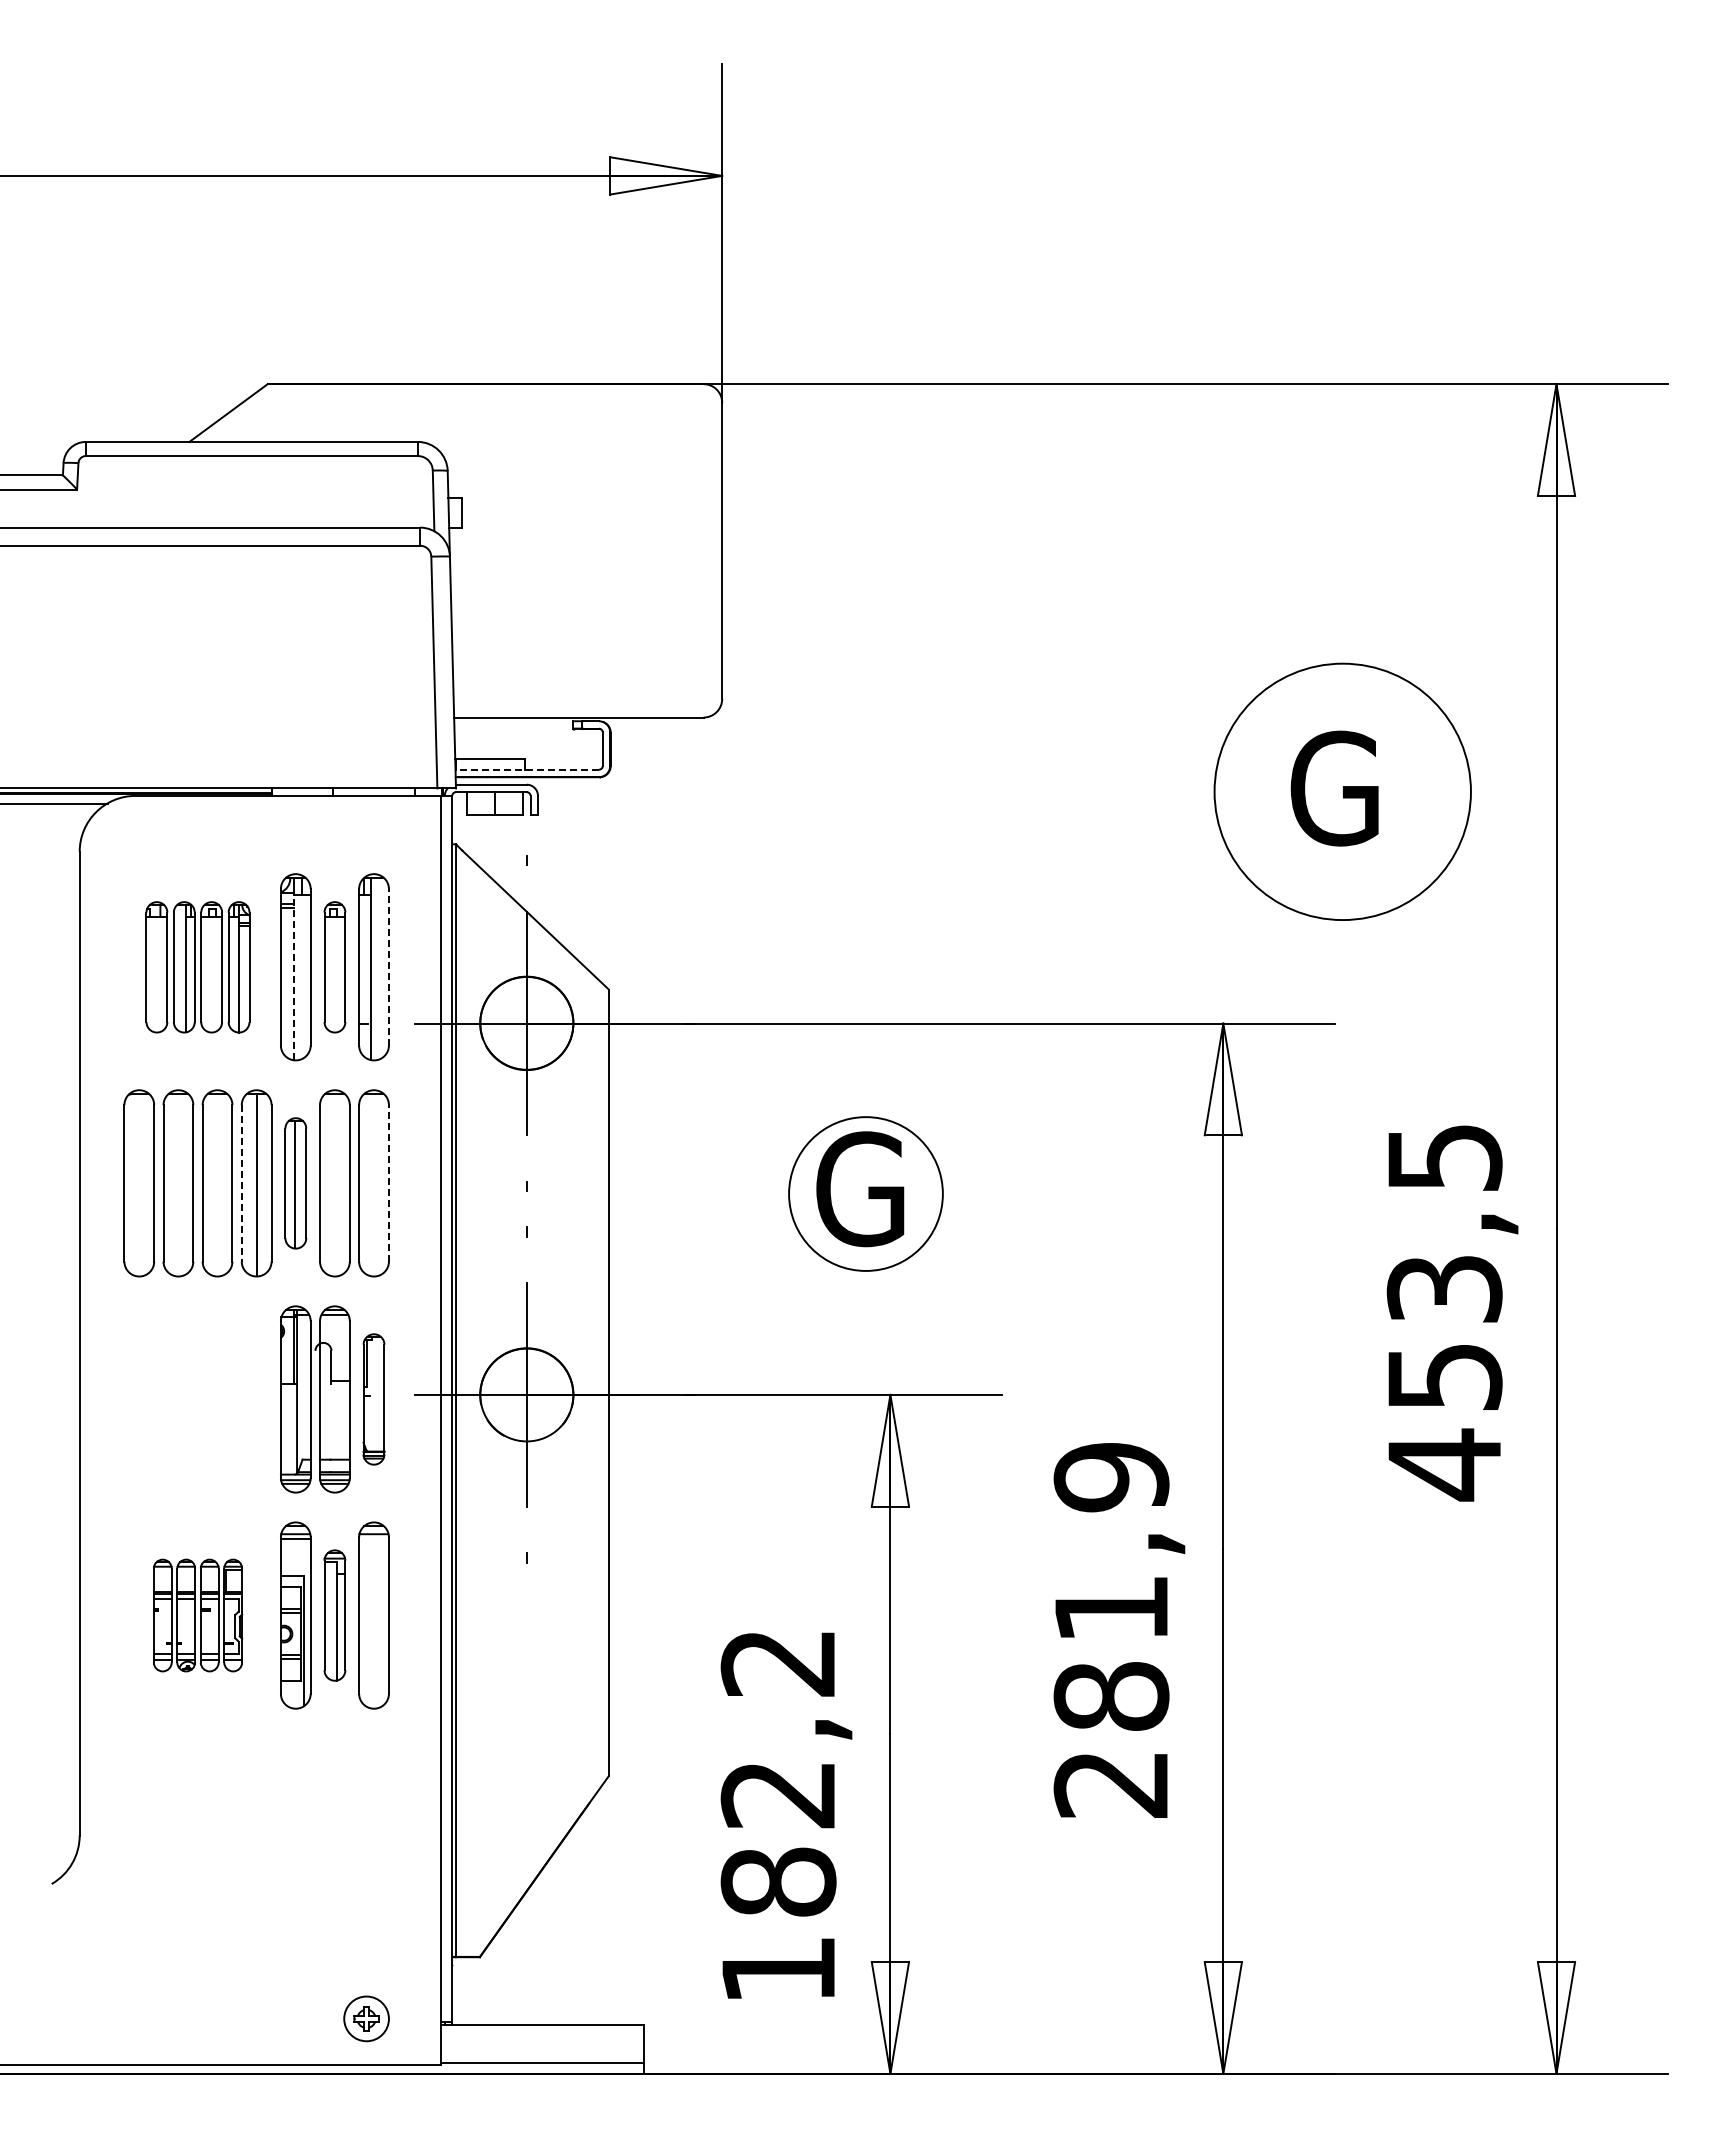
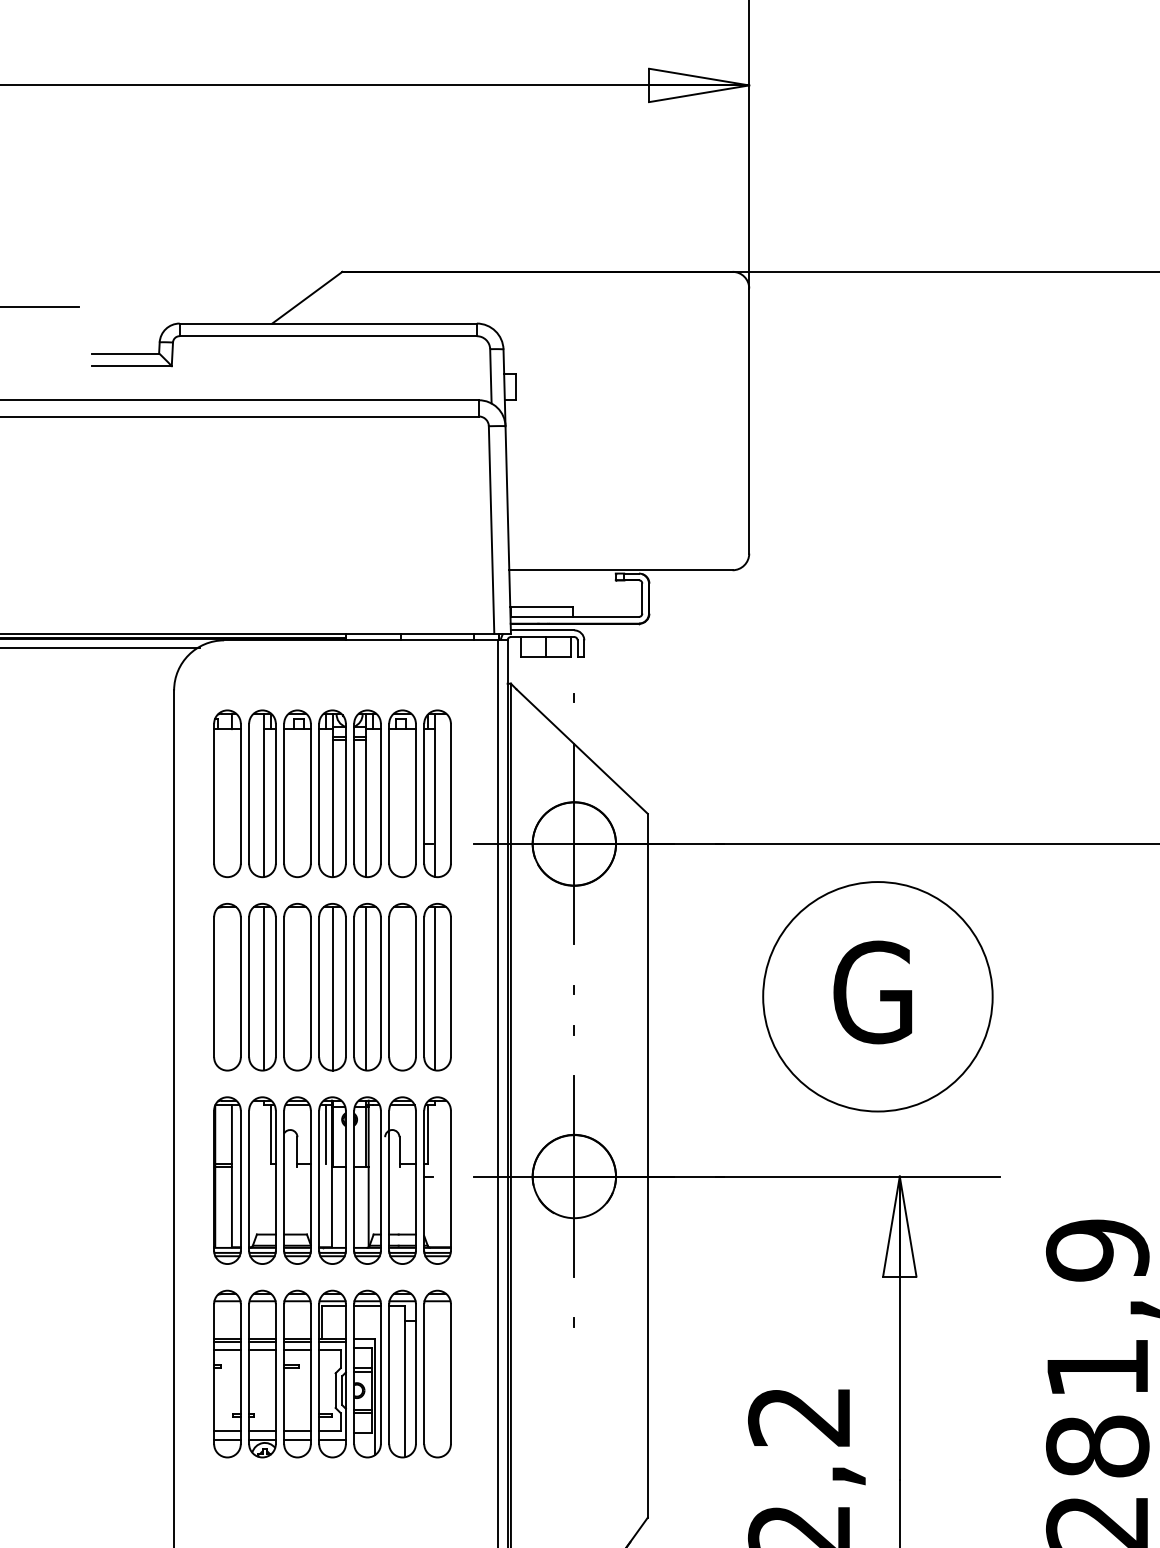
line: (527, 769) -> (574, 616), dashed -> solid
line: (388, 966) -> (450, 793), dashed -> solid
part: (197, 967) -> (279, 793), size x1.43
part: (334, 967) -> (402, 793), size x1.43
line: (294, 977) -> (366, 802), dashed -> solid
line: (388, 1182) -> (450, 986), dashed -> solid
line: (241, 1183) -> (318, 987), dashed -> solid
part: (295, 1183) -> (367, 987), size x1.43
line: (180, 1184) -> (264, 988), added
line: (371, 1184) -> (435, 988), added
circle: (865, 1193) -> (877, 996), size x1.67
part: (197, 1399) -> (279, 1180), added
part: (373, 1399) -> (437, 1180), size x1.43
part: (197, 1615) -> (279, 1374), size x1.67
part: (334, 1615) -> (402, 1374), size x1.43

